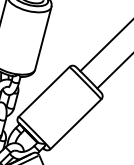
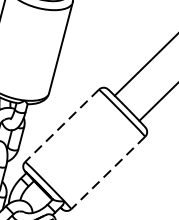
line: (44, 91) -> (62, 125), solid -> dashed
line: (75, 124) -> (107, 173), solid -> dashed

